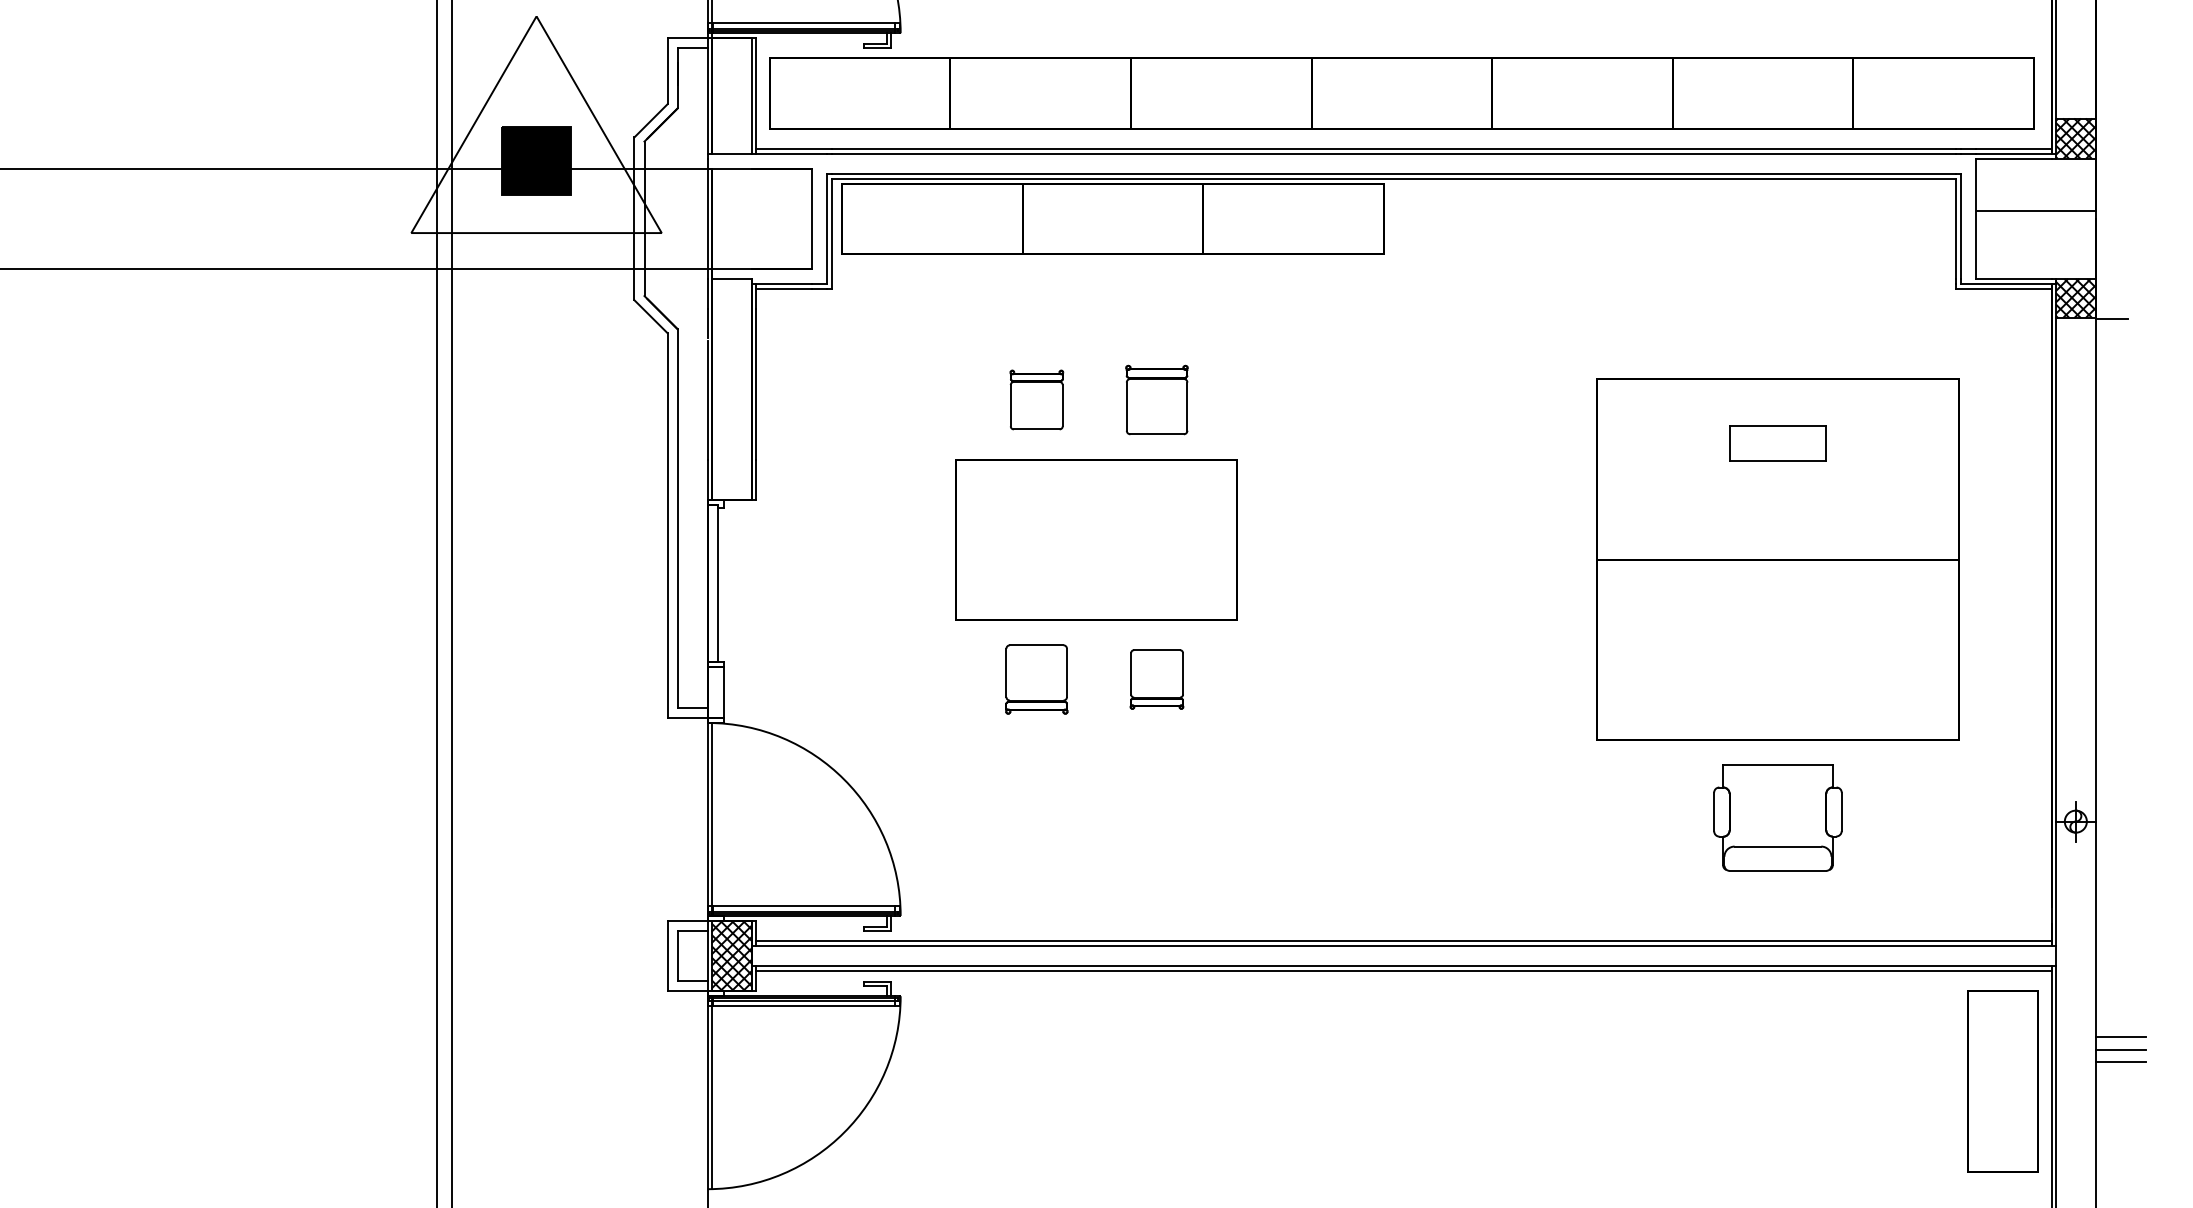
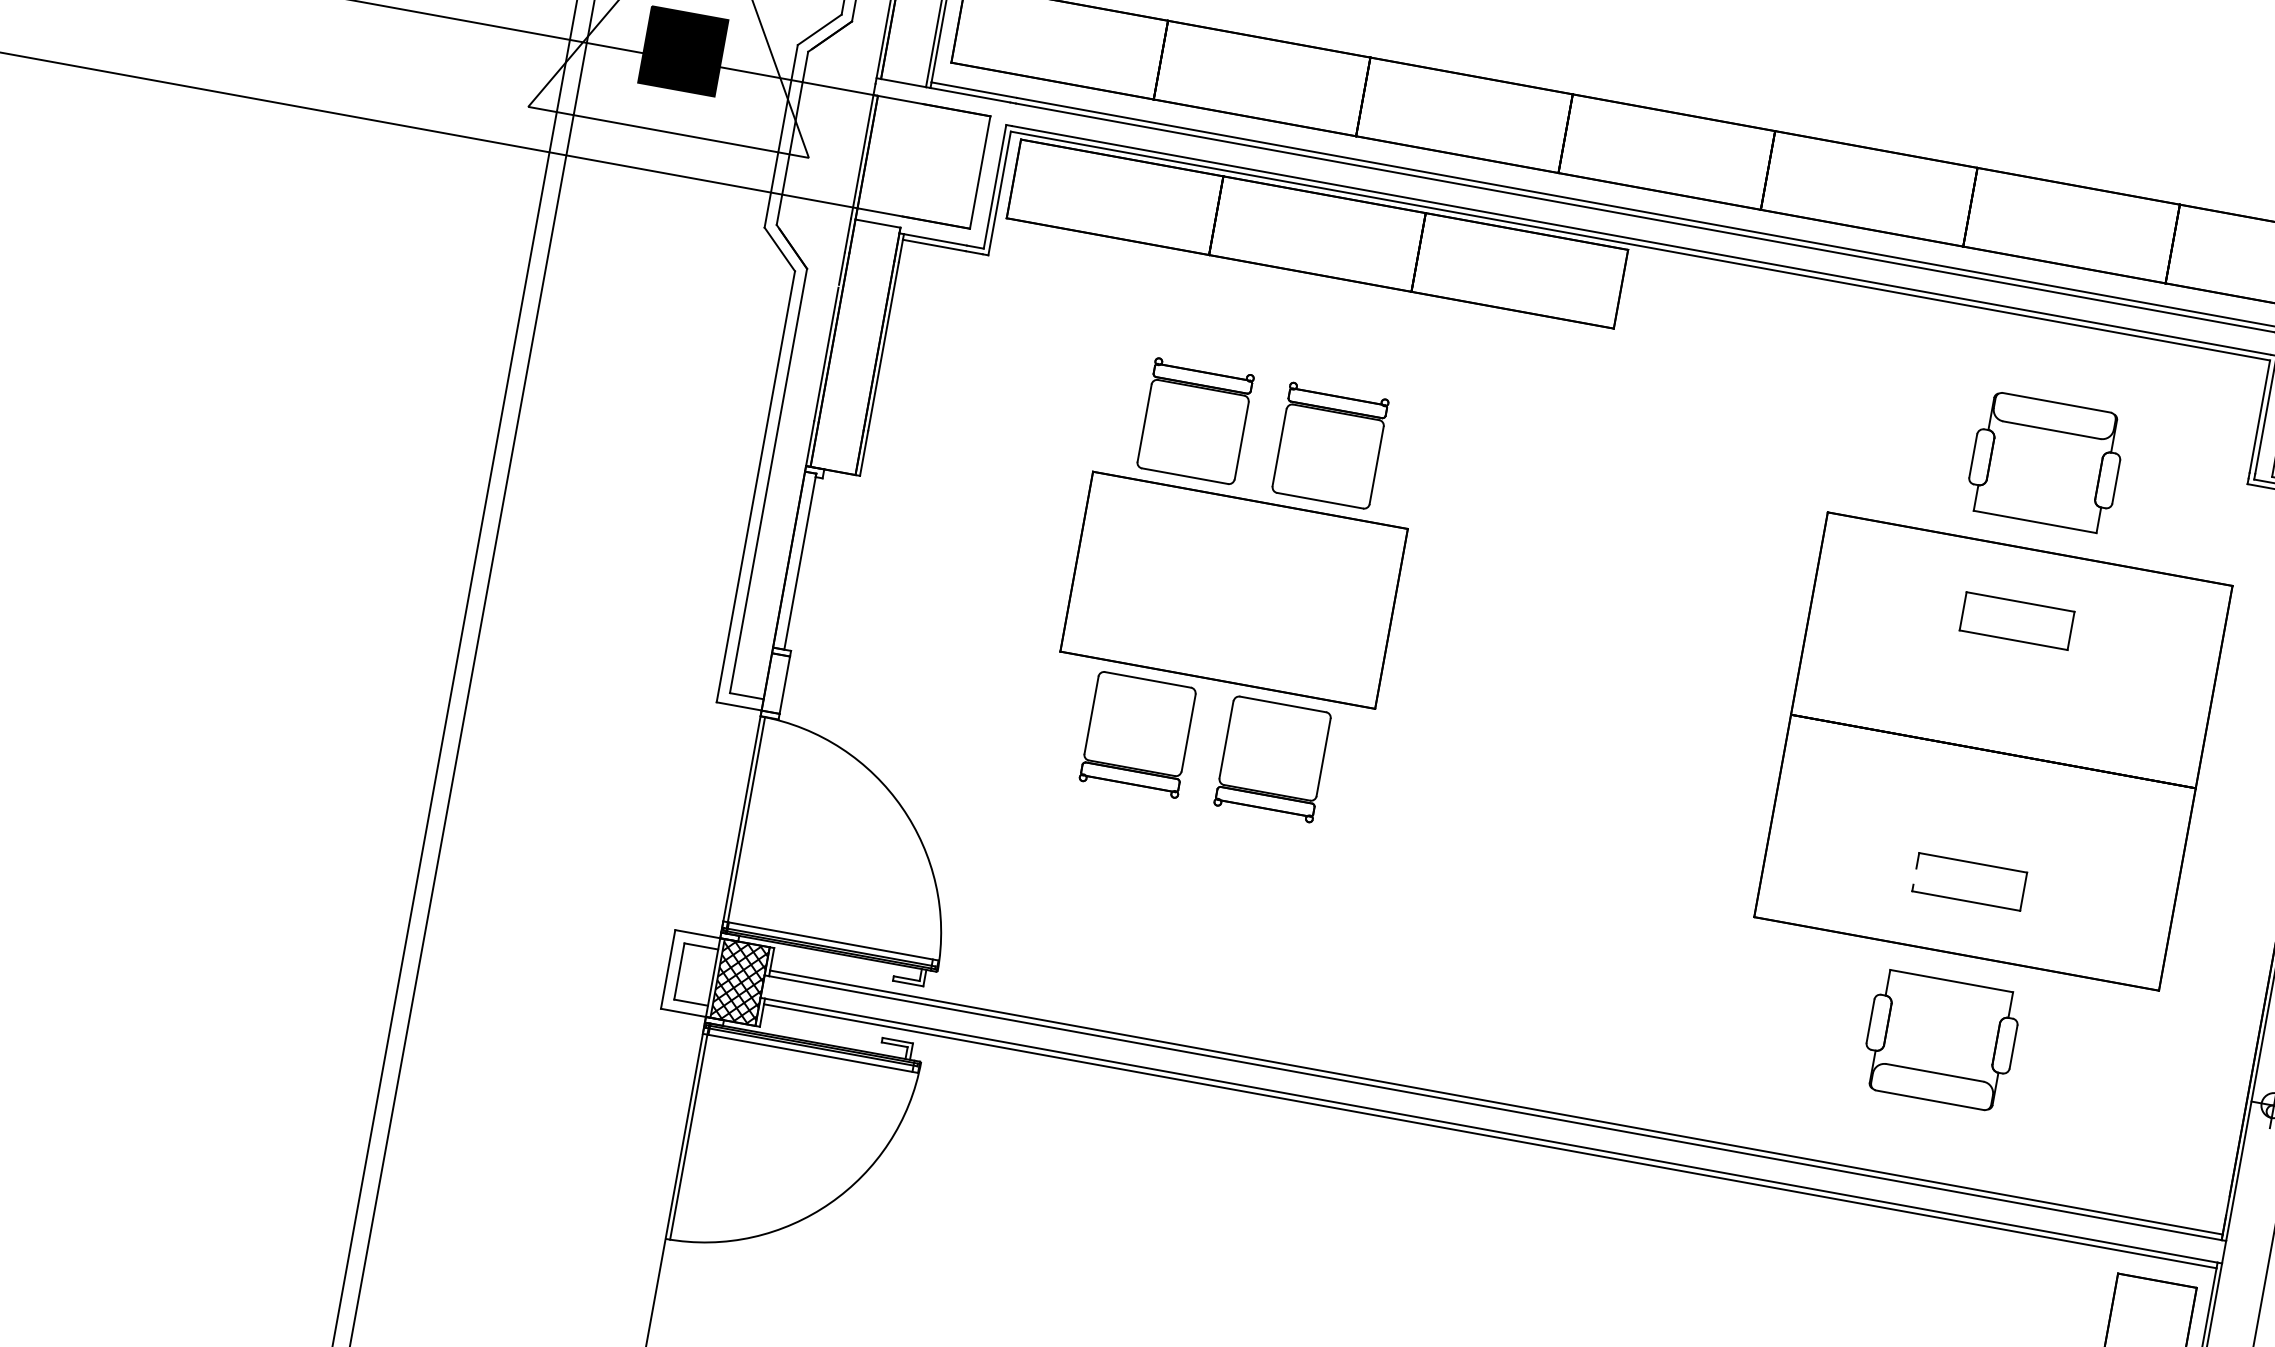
part: (1777, 301) -> (2045, 461), added
part: (1036, 399) -> (1195, 420), size x1.67
part: (1156, 399) -> (1329, 445), size x1.43
part: (1777, 659) -> (1972, 863), added
part: (1036, 679) -> (1137, 734), size x1.43
part: (1156, 679) -> (1272, 759), size x1.67

